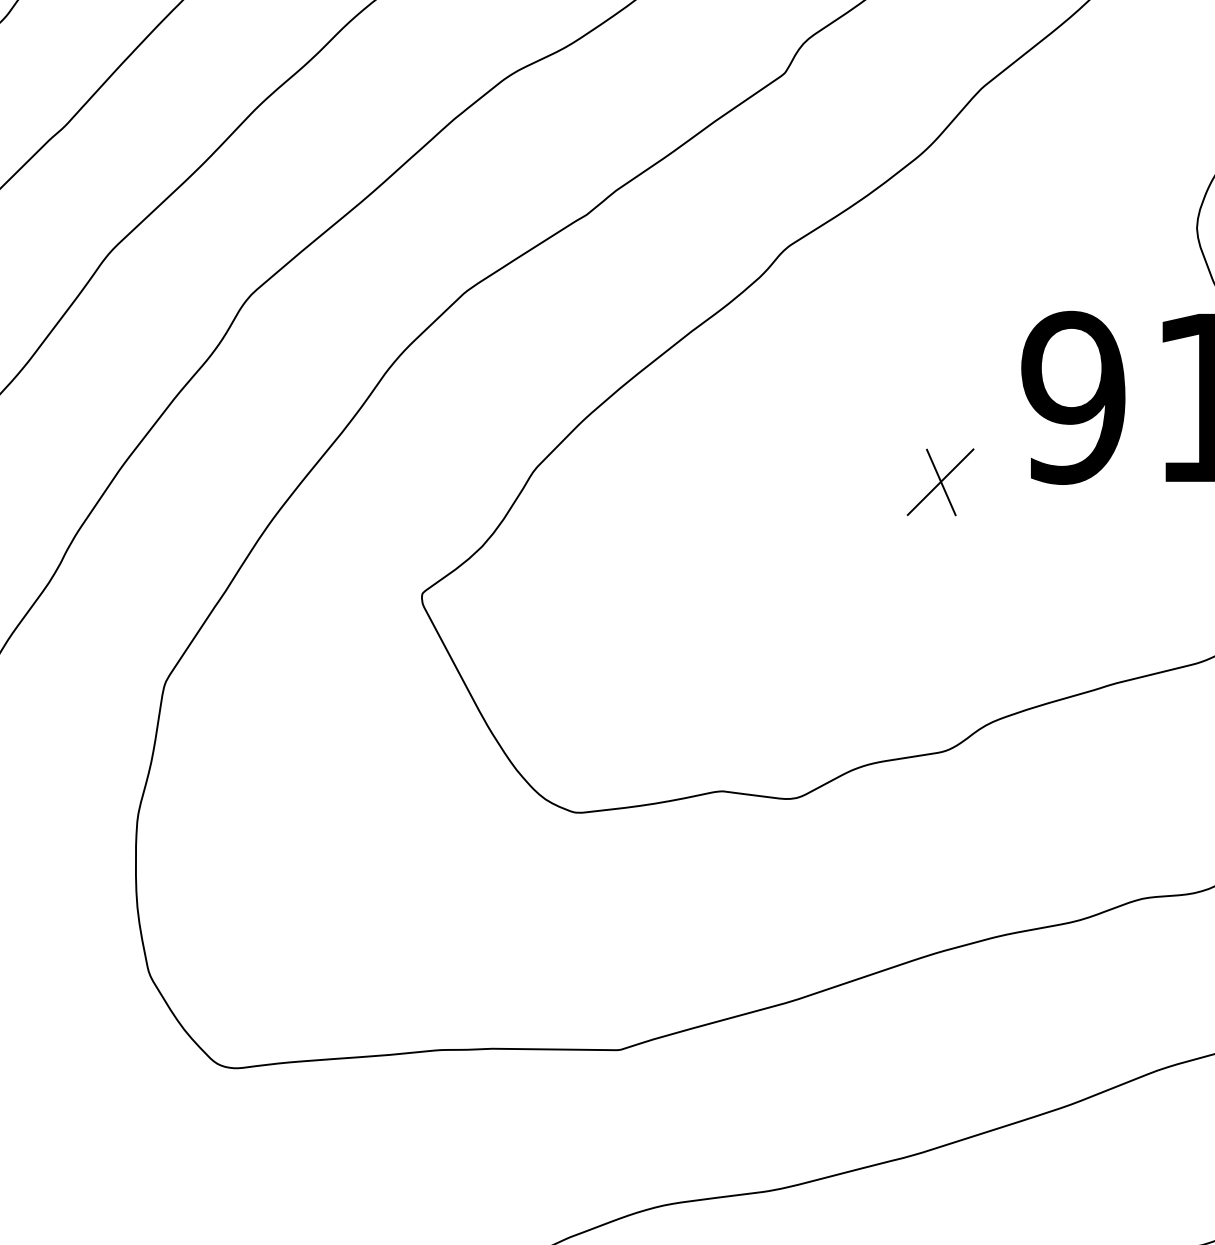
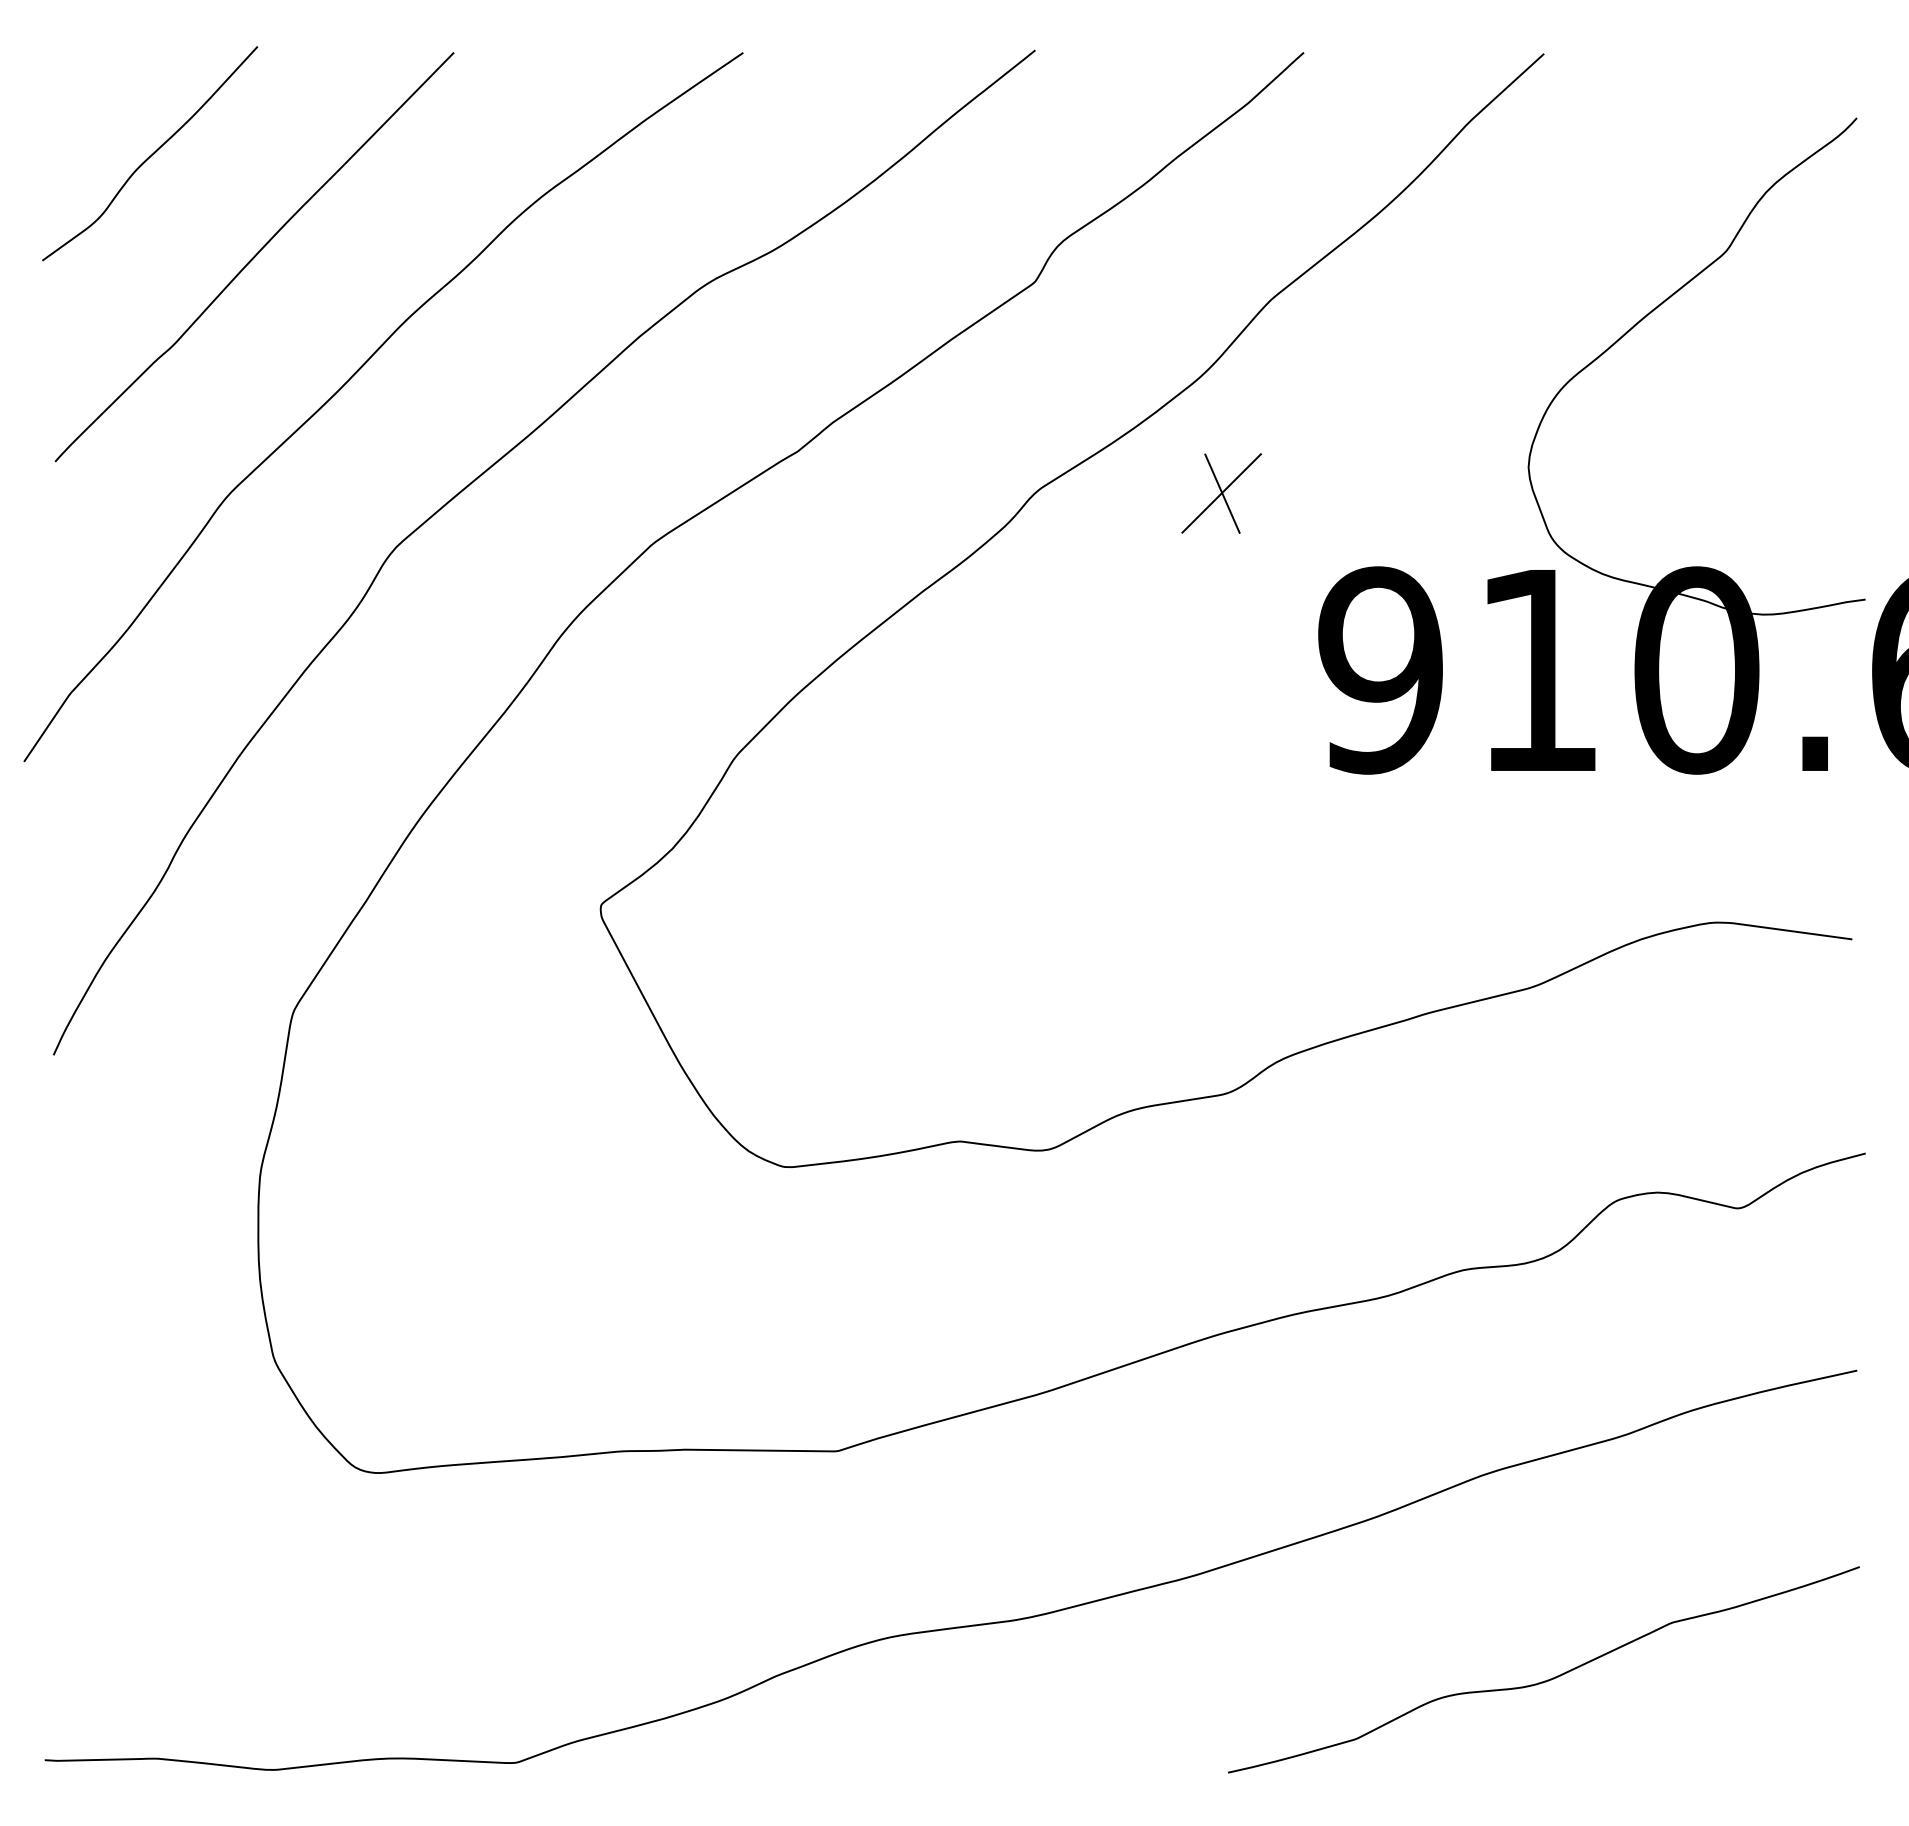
part: (940, 482) -> (1221, 493), moved

